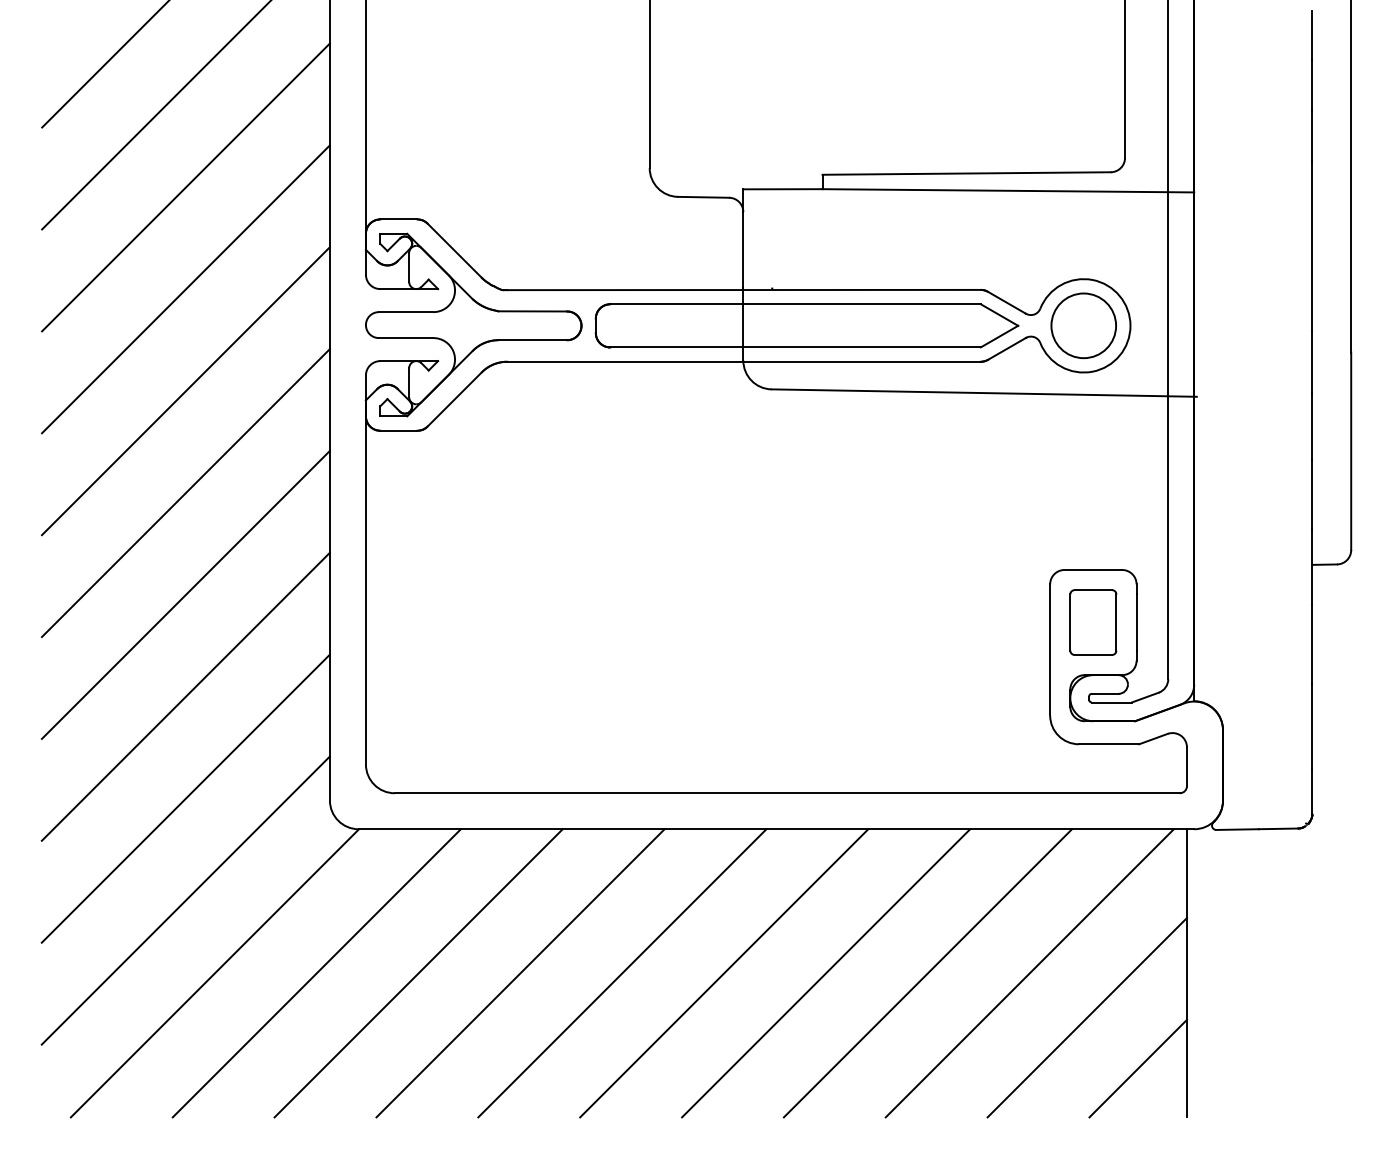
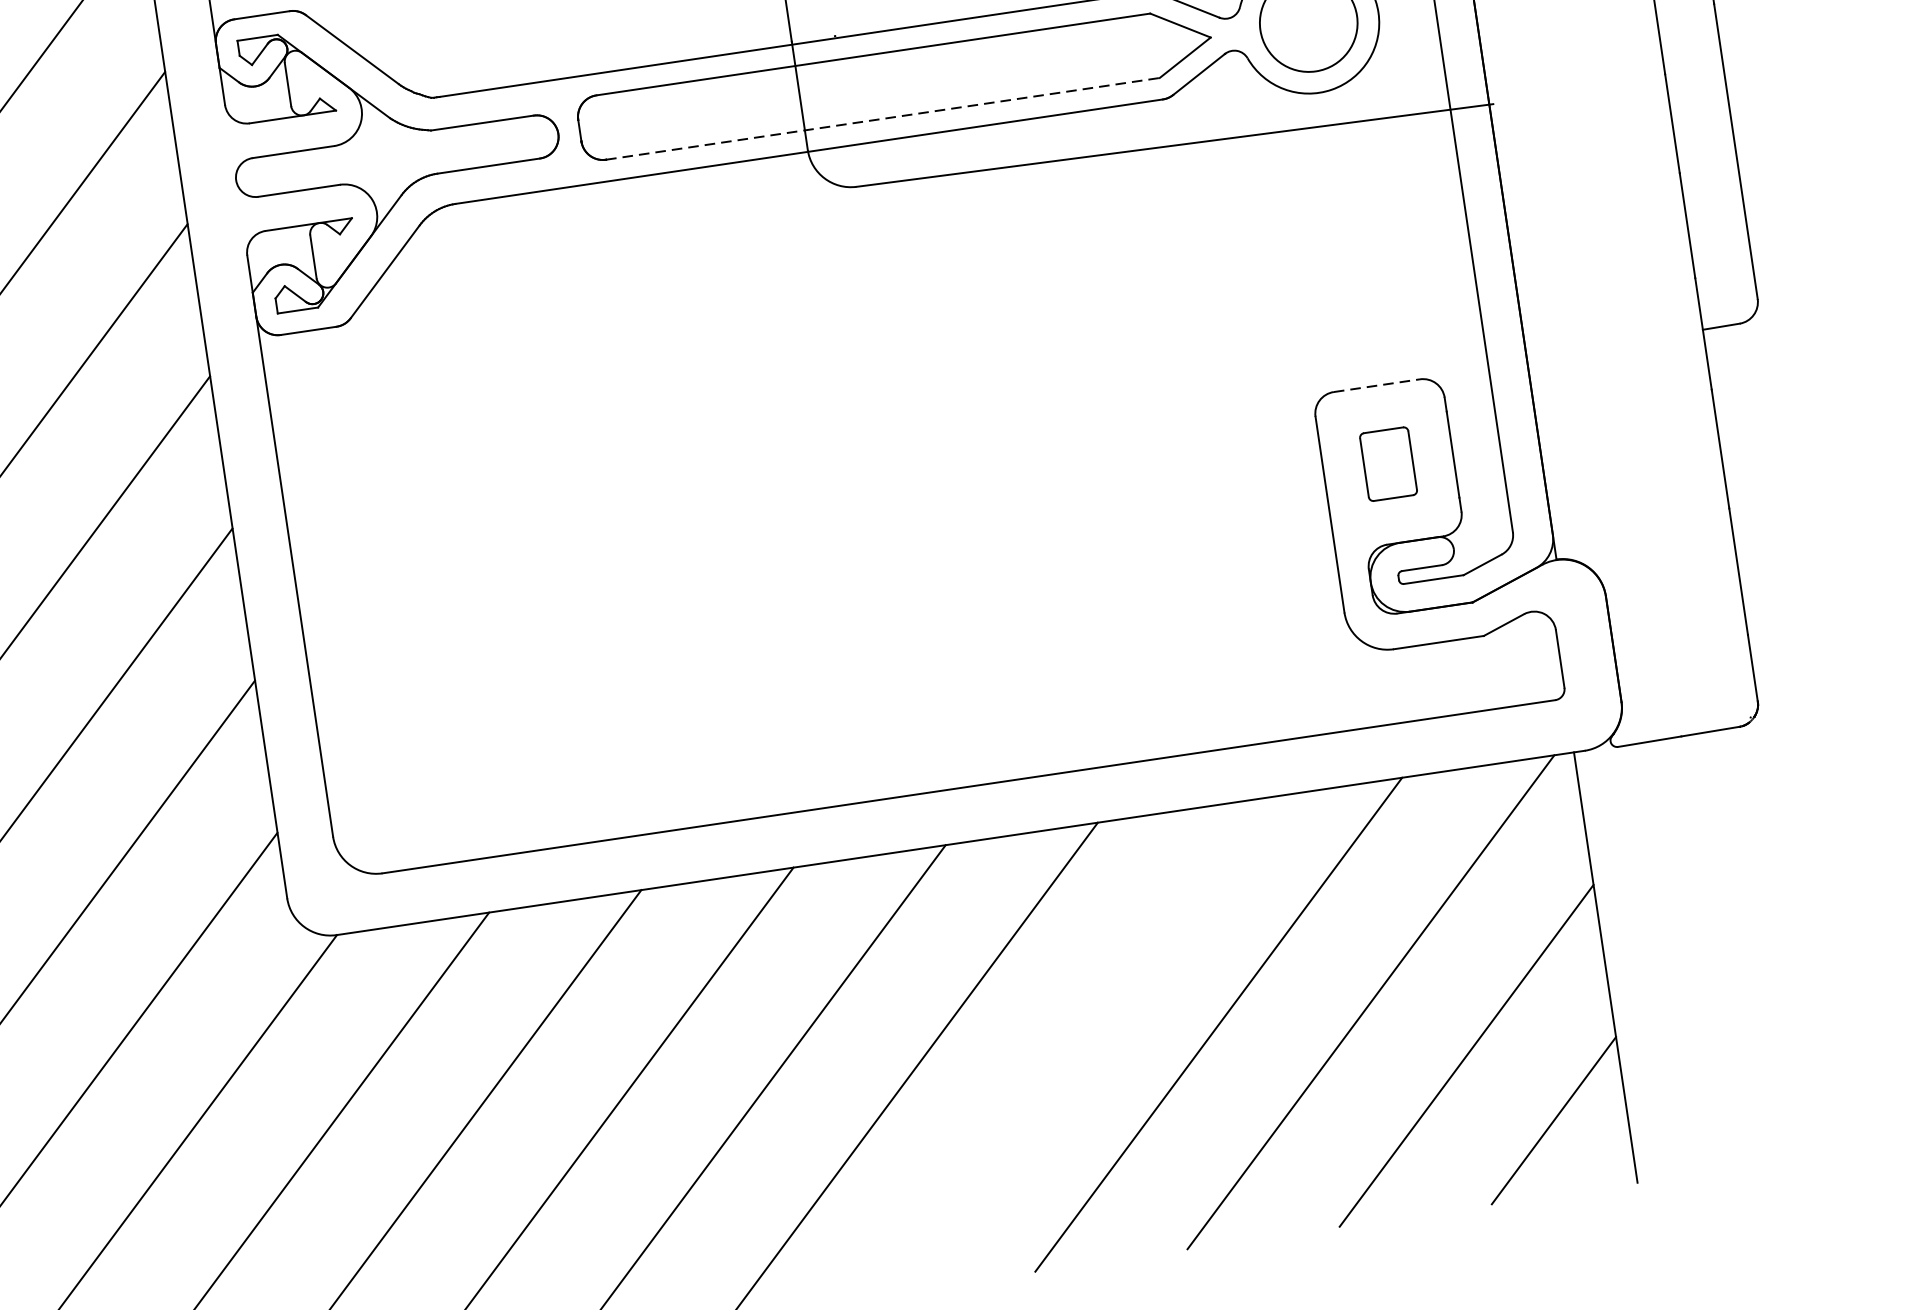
line: (796, 347) -> (884, 118), solid -> dashed
line: (1093, 569) -> (1377, 384), solid -> dashed
part: (1093, 622) -> (1388, 464), size x0.7
line: (826, 973) -> (1067, 1047), removed

